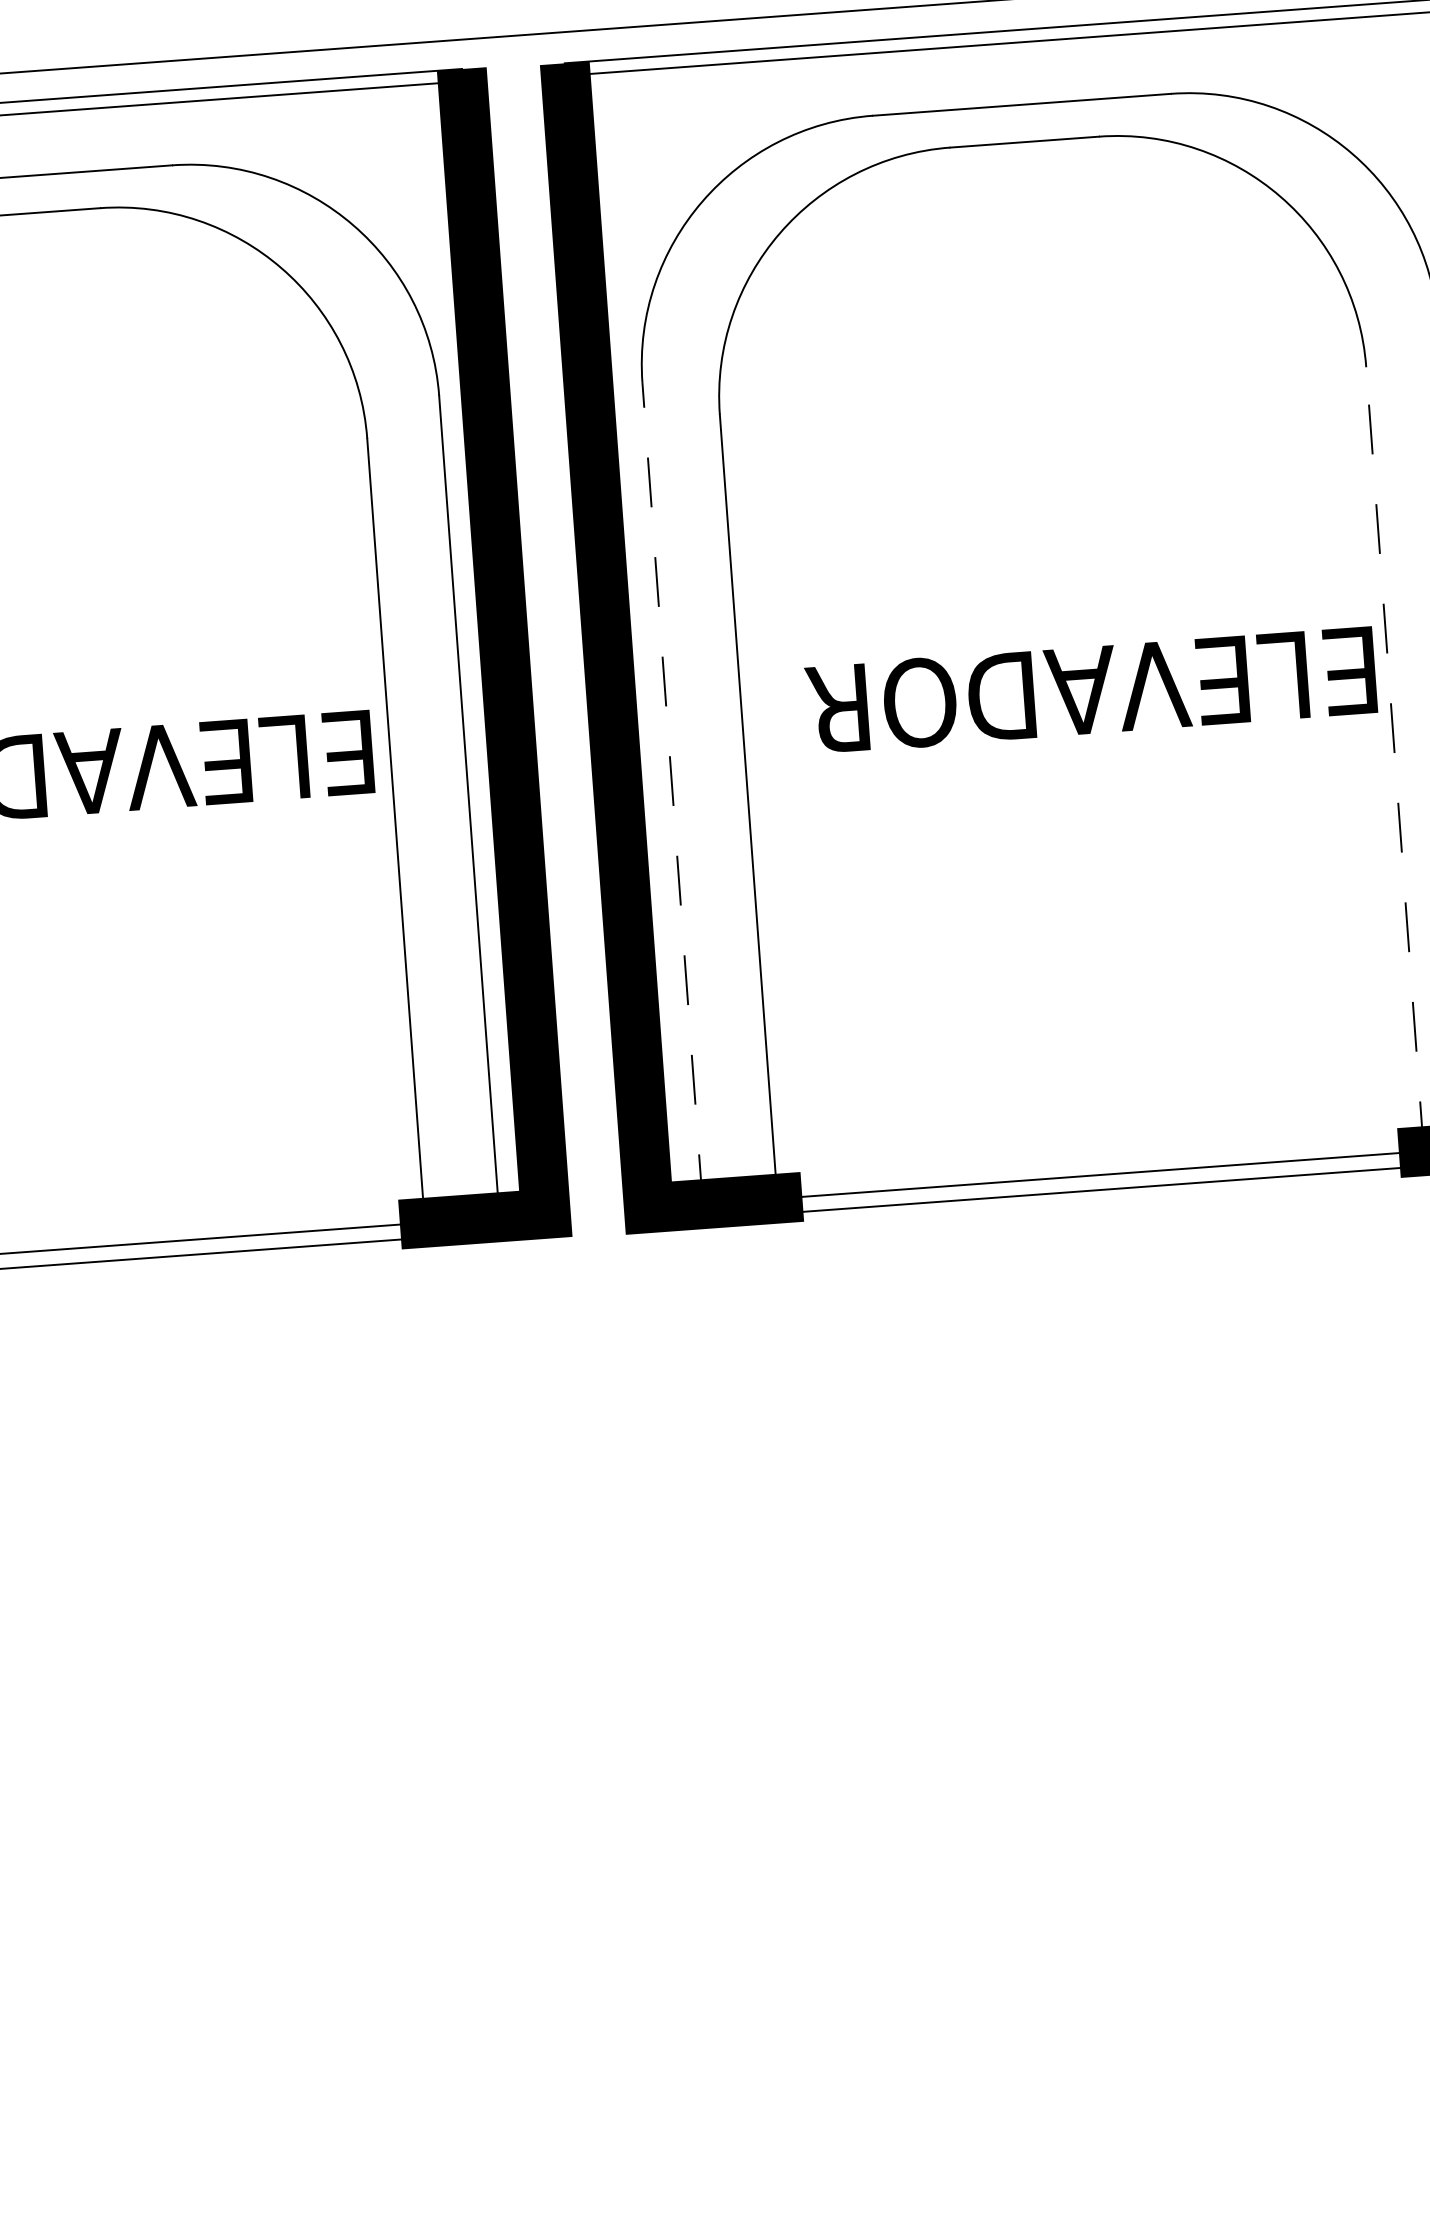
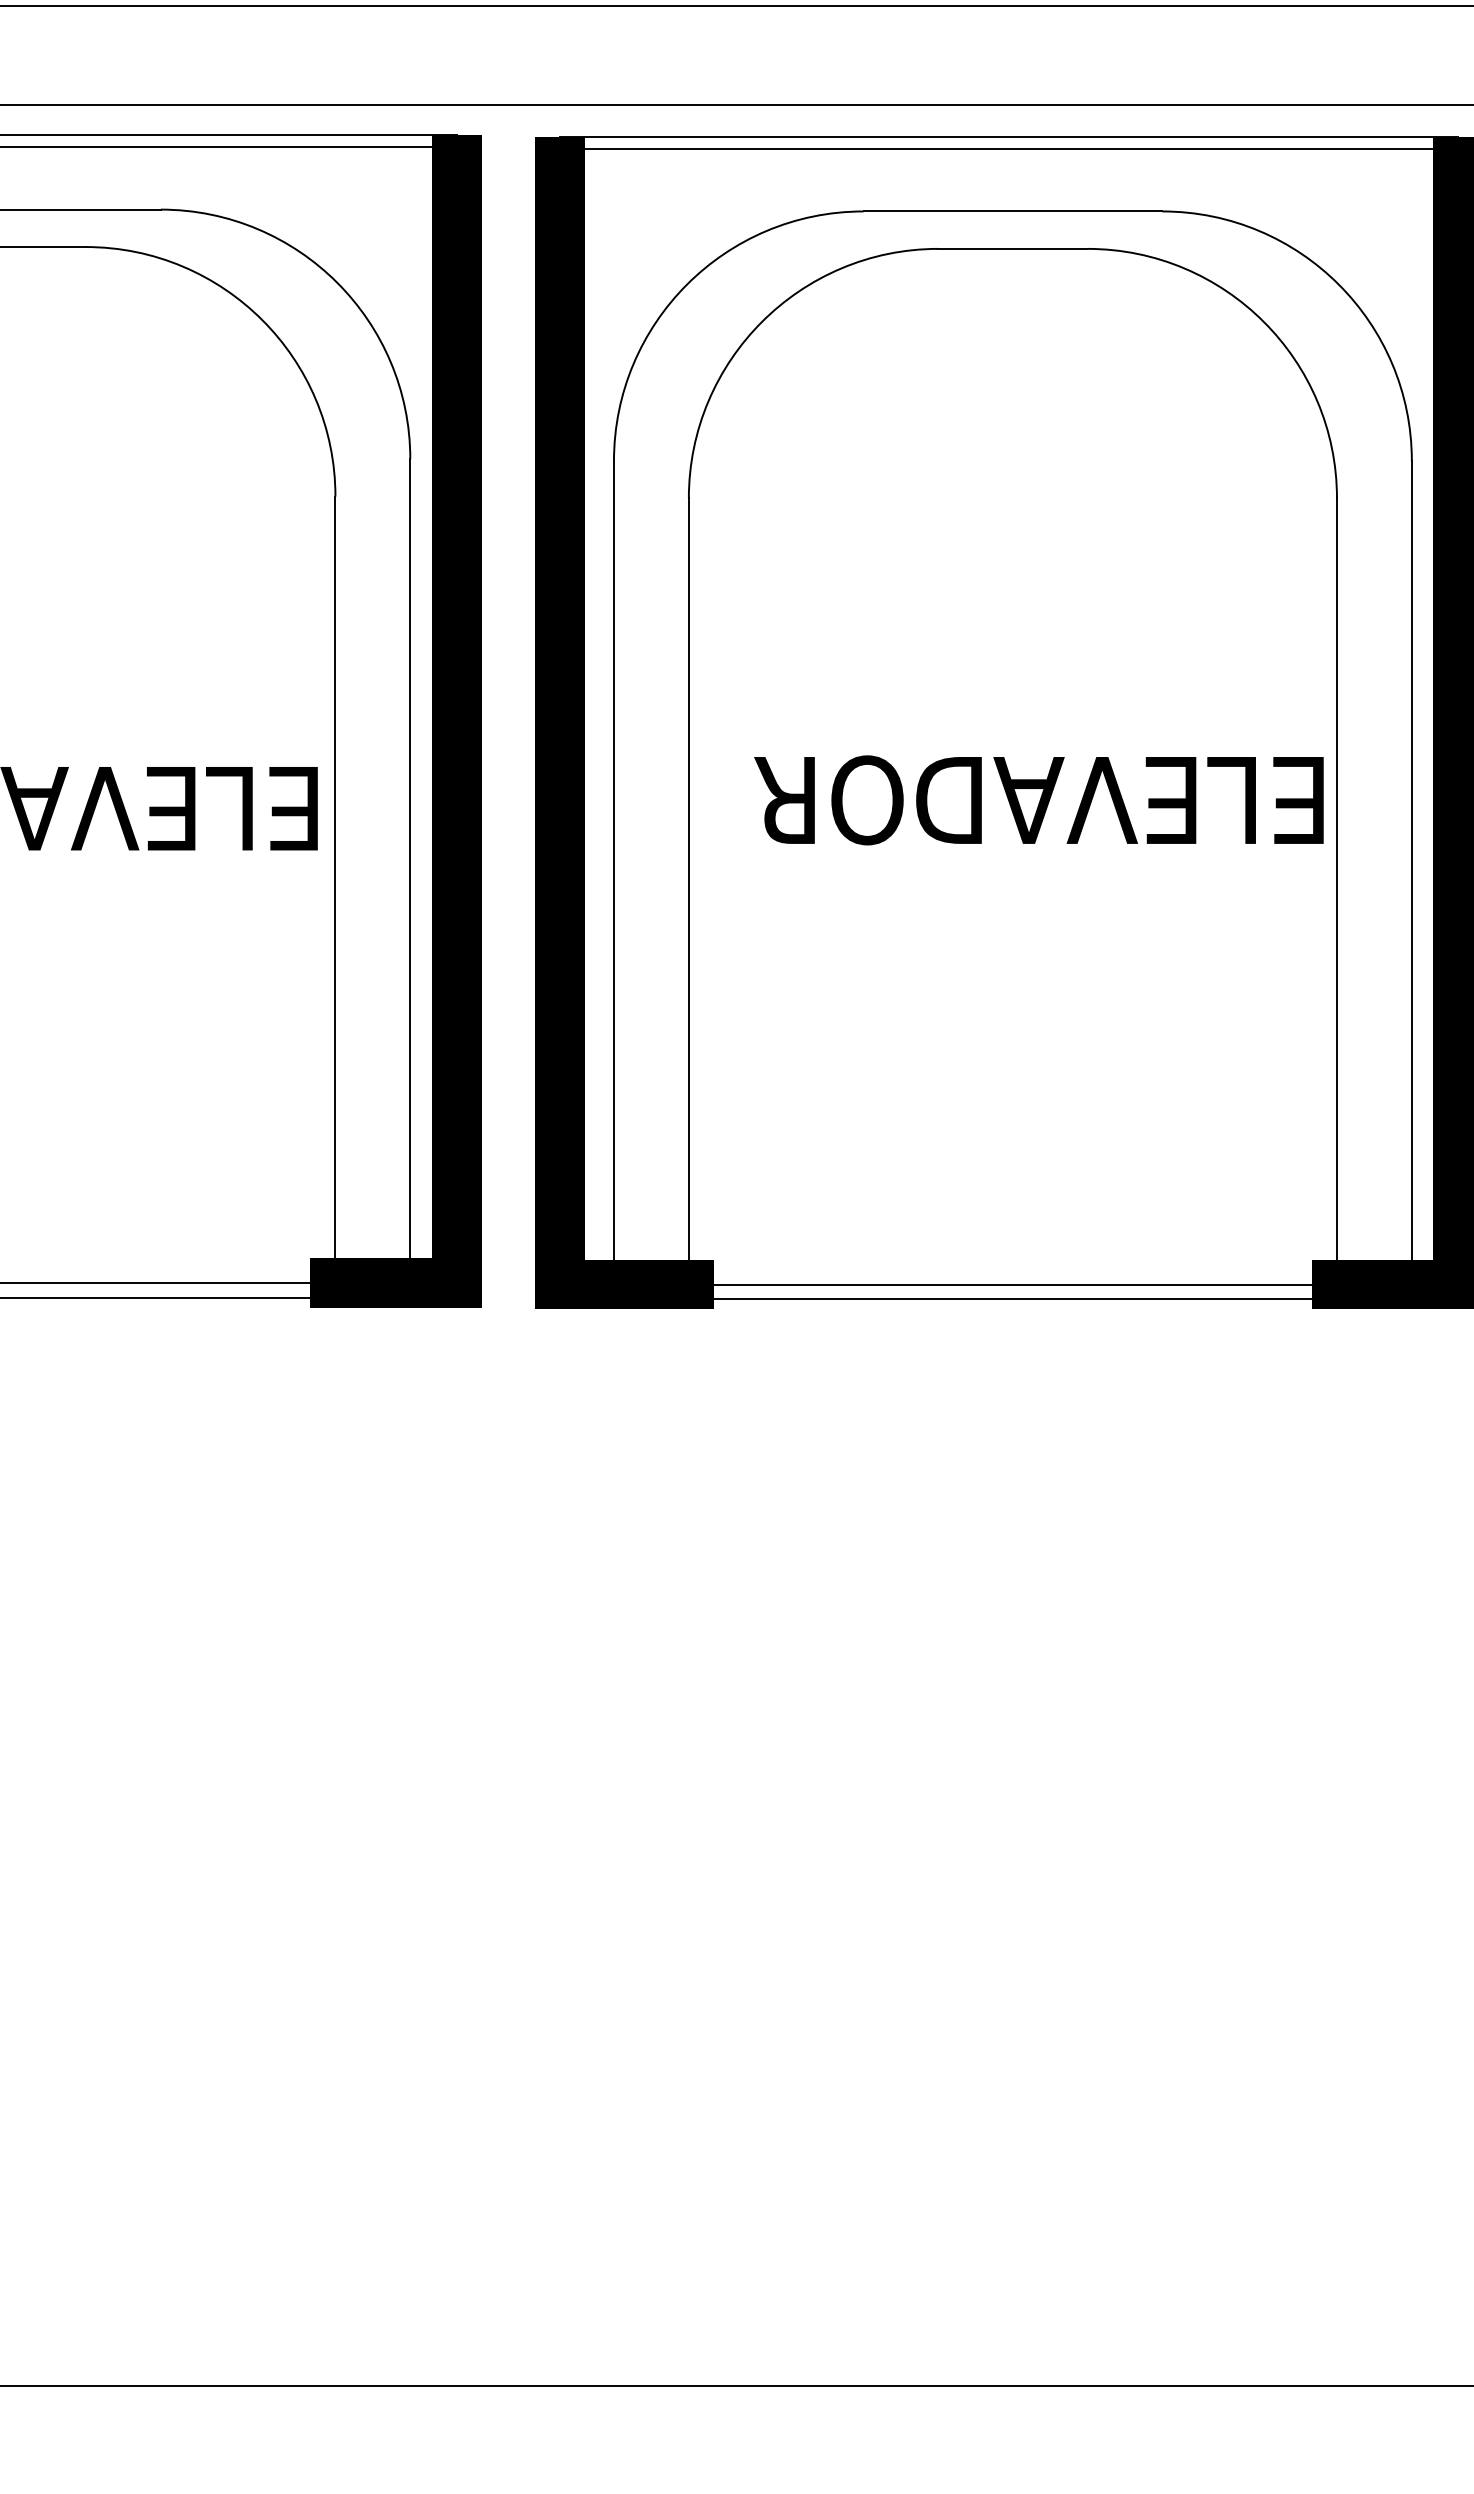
line: (1394, 758) -> (1336, 890), dashed -> solid
line: (672, 793) -> (613, 872), dashed -> solid

